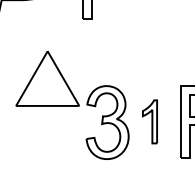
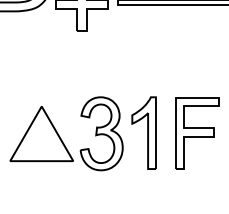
part: (47, 79) -> (41, 134), moved
part: (149, 121) -> (143, 132), size x1.67

